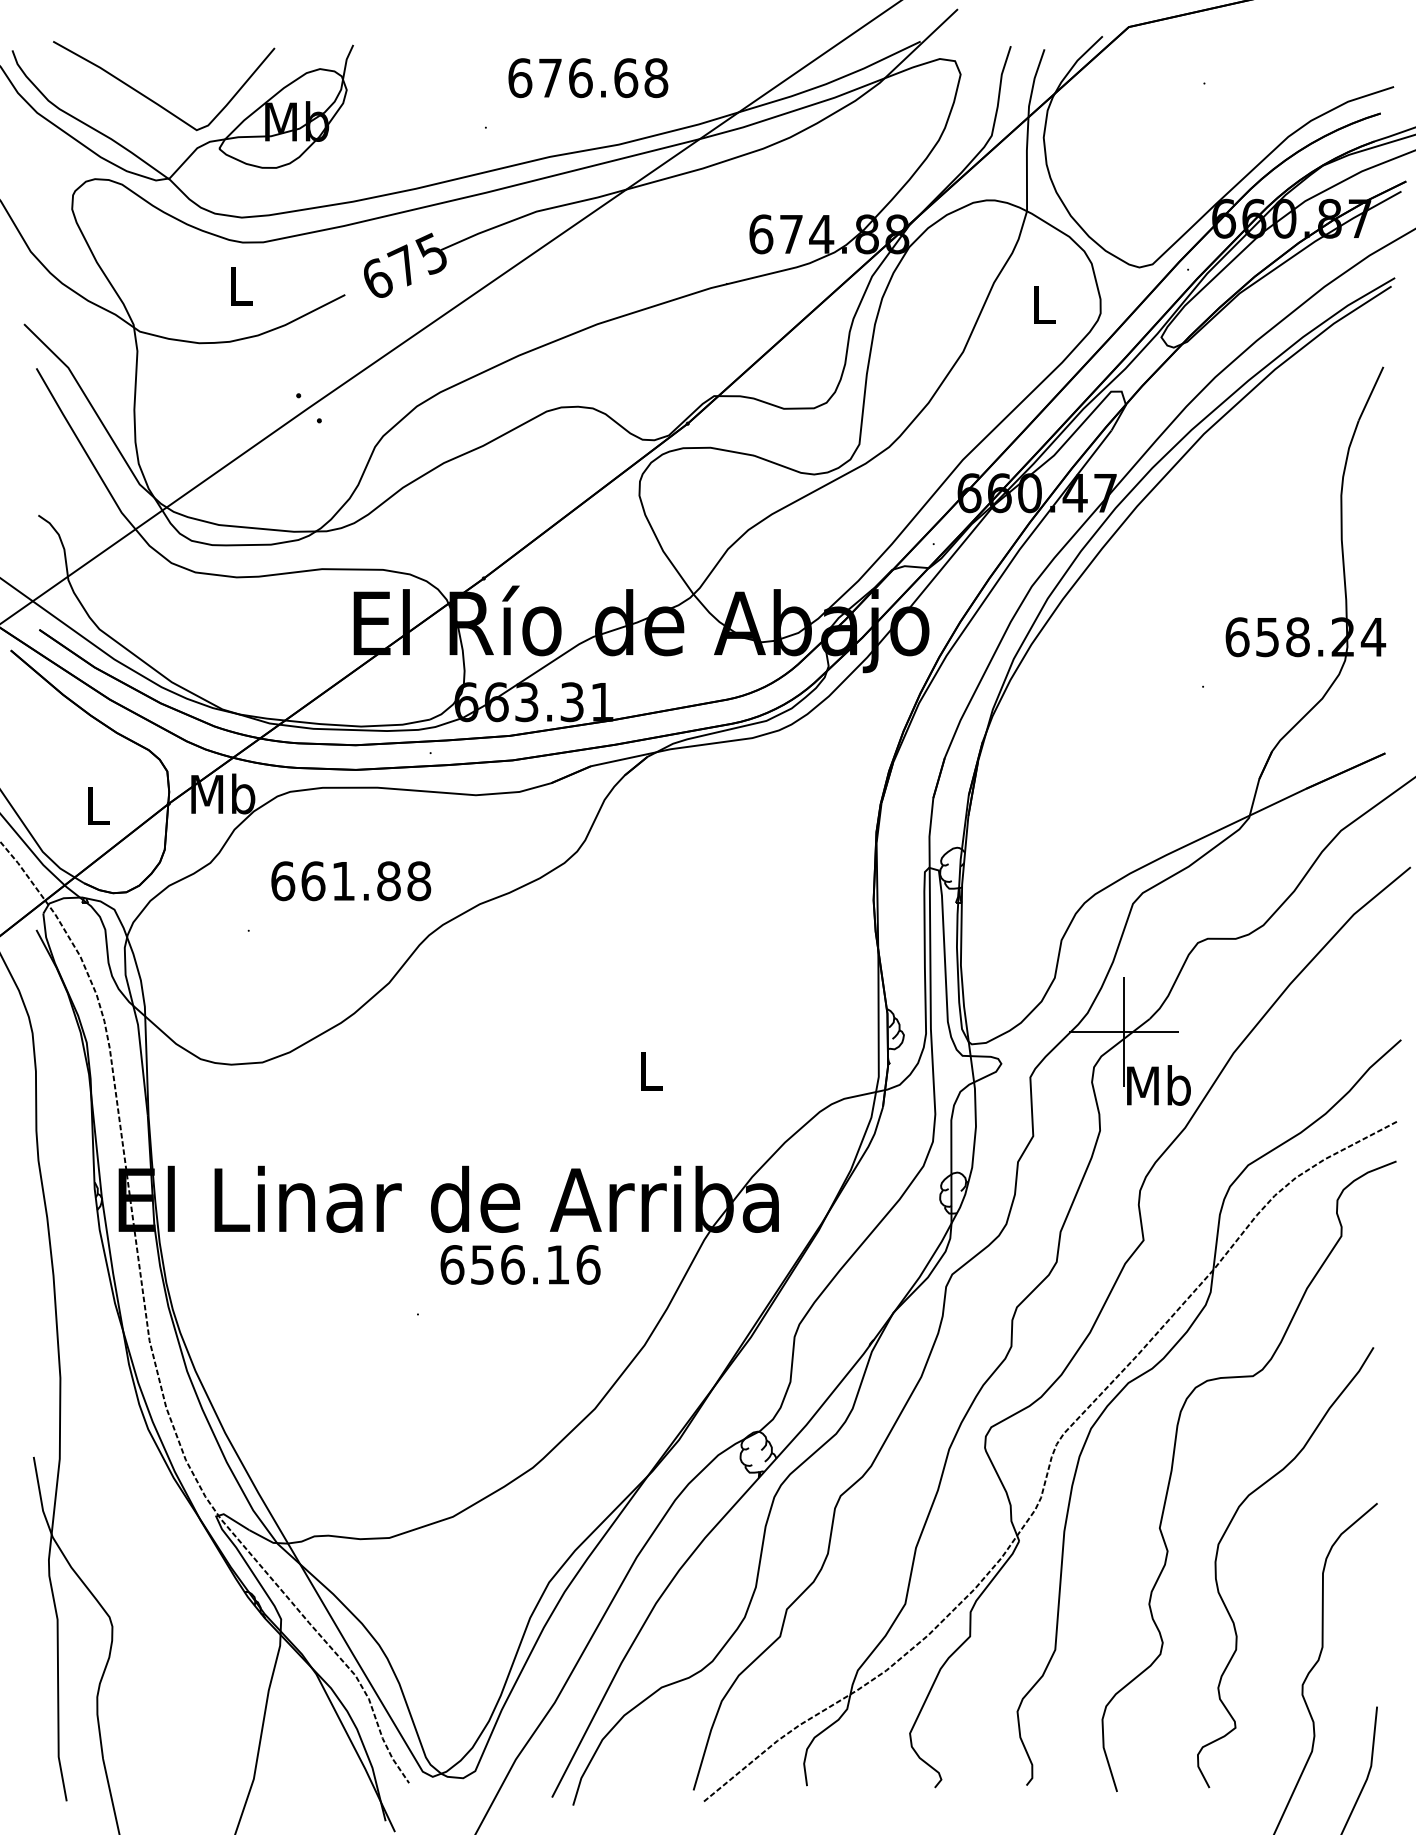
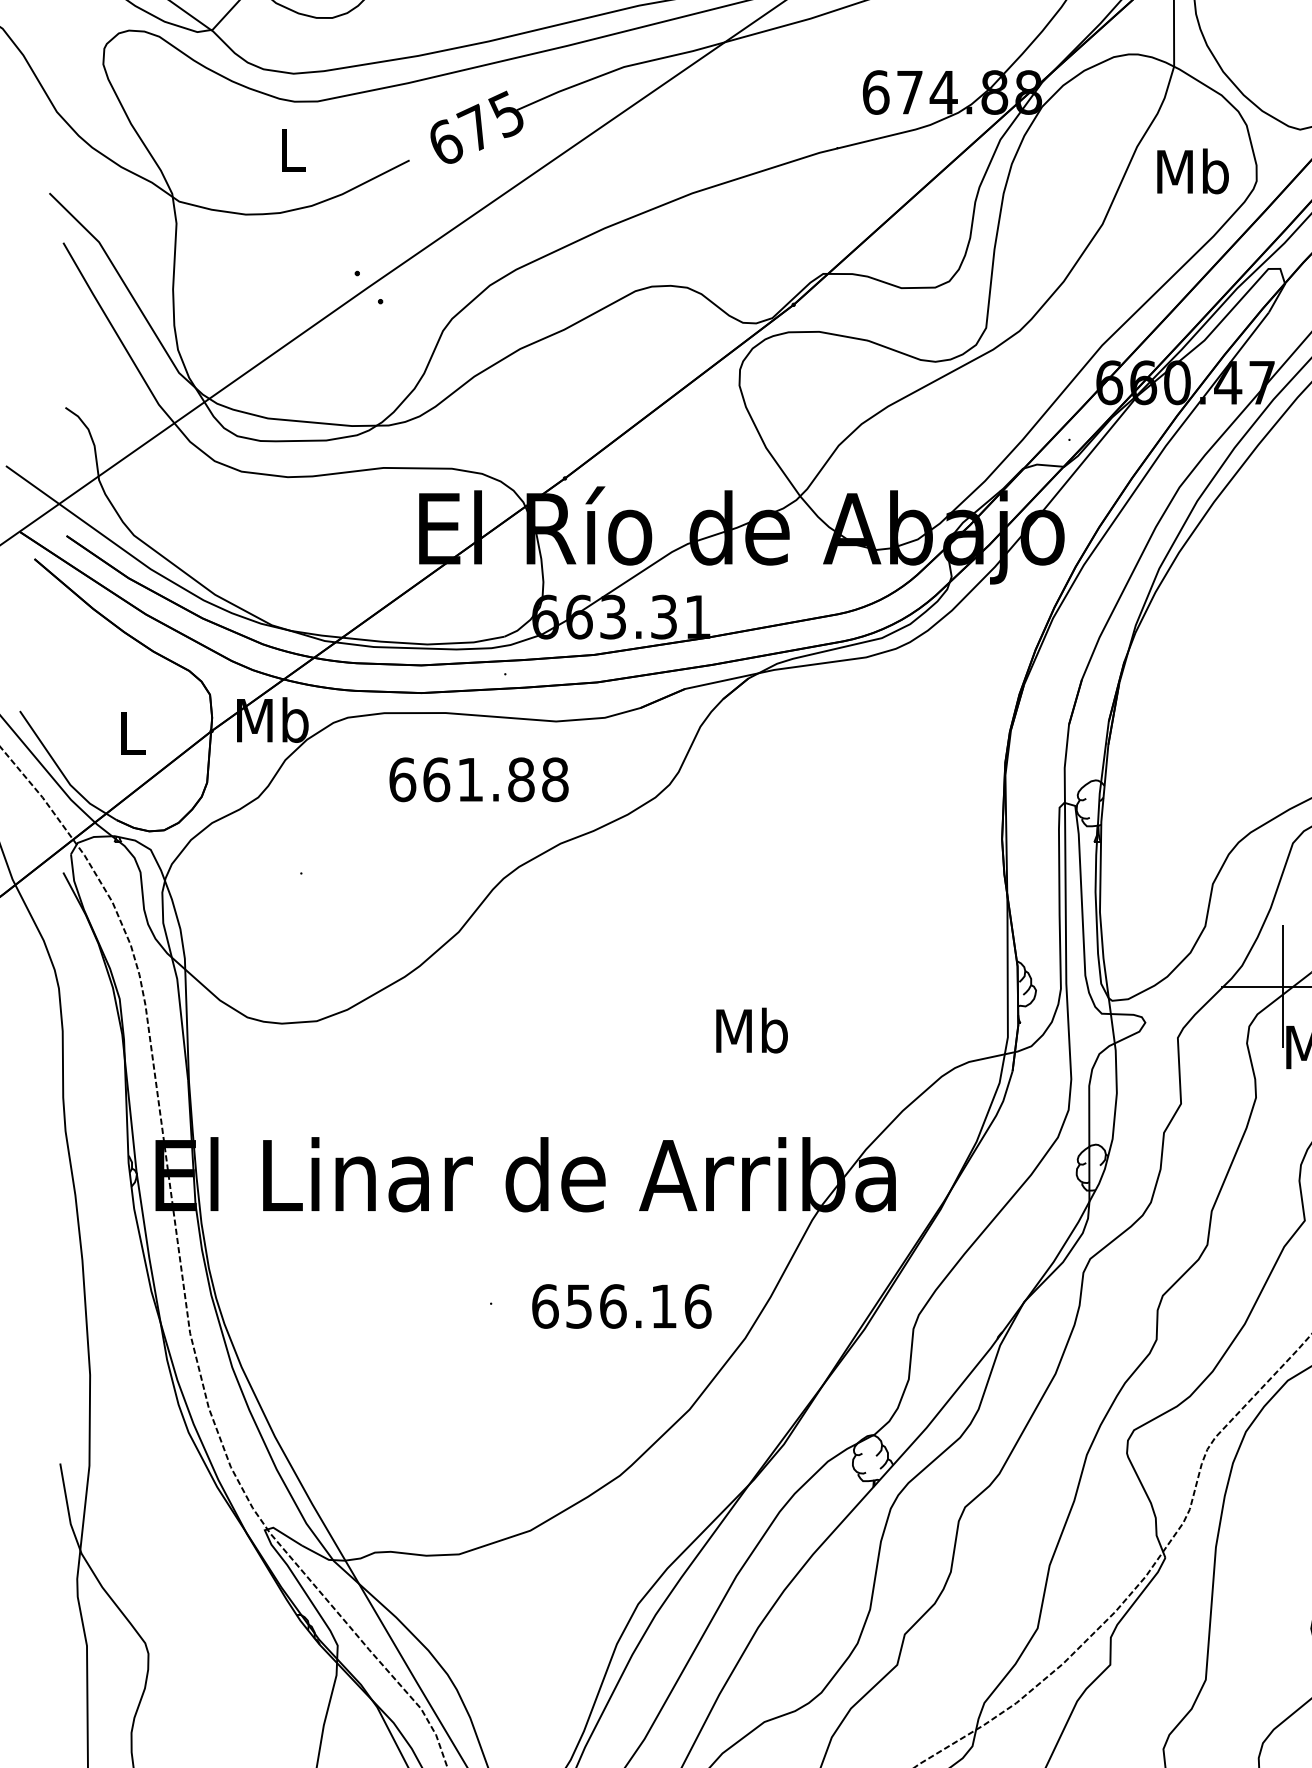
text: (1043, 304) -> (1192, 171), L -> Mb
text: (351, 881) -> (479, 780), moved
text: (650, 1070) -> (751, 1030), L -> Mb
text: (520, 1264) -> (621, 1306), moved

